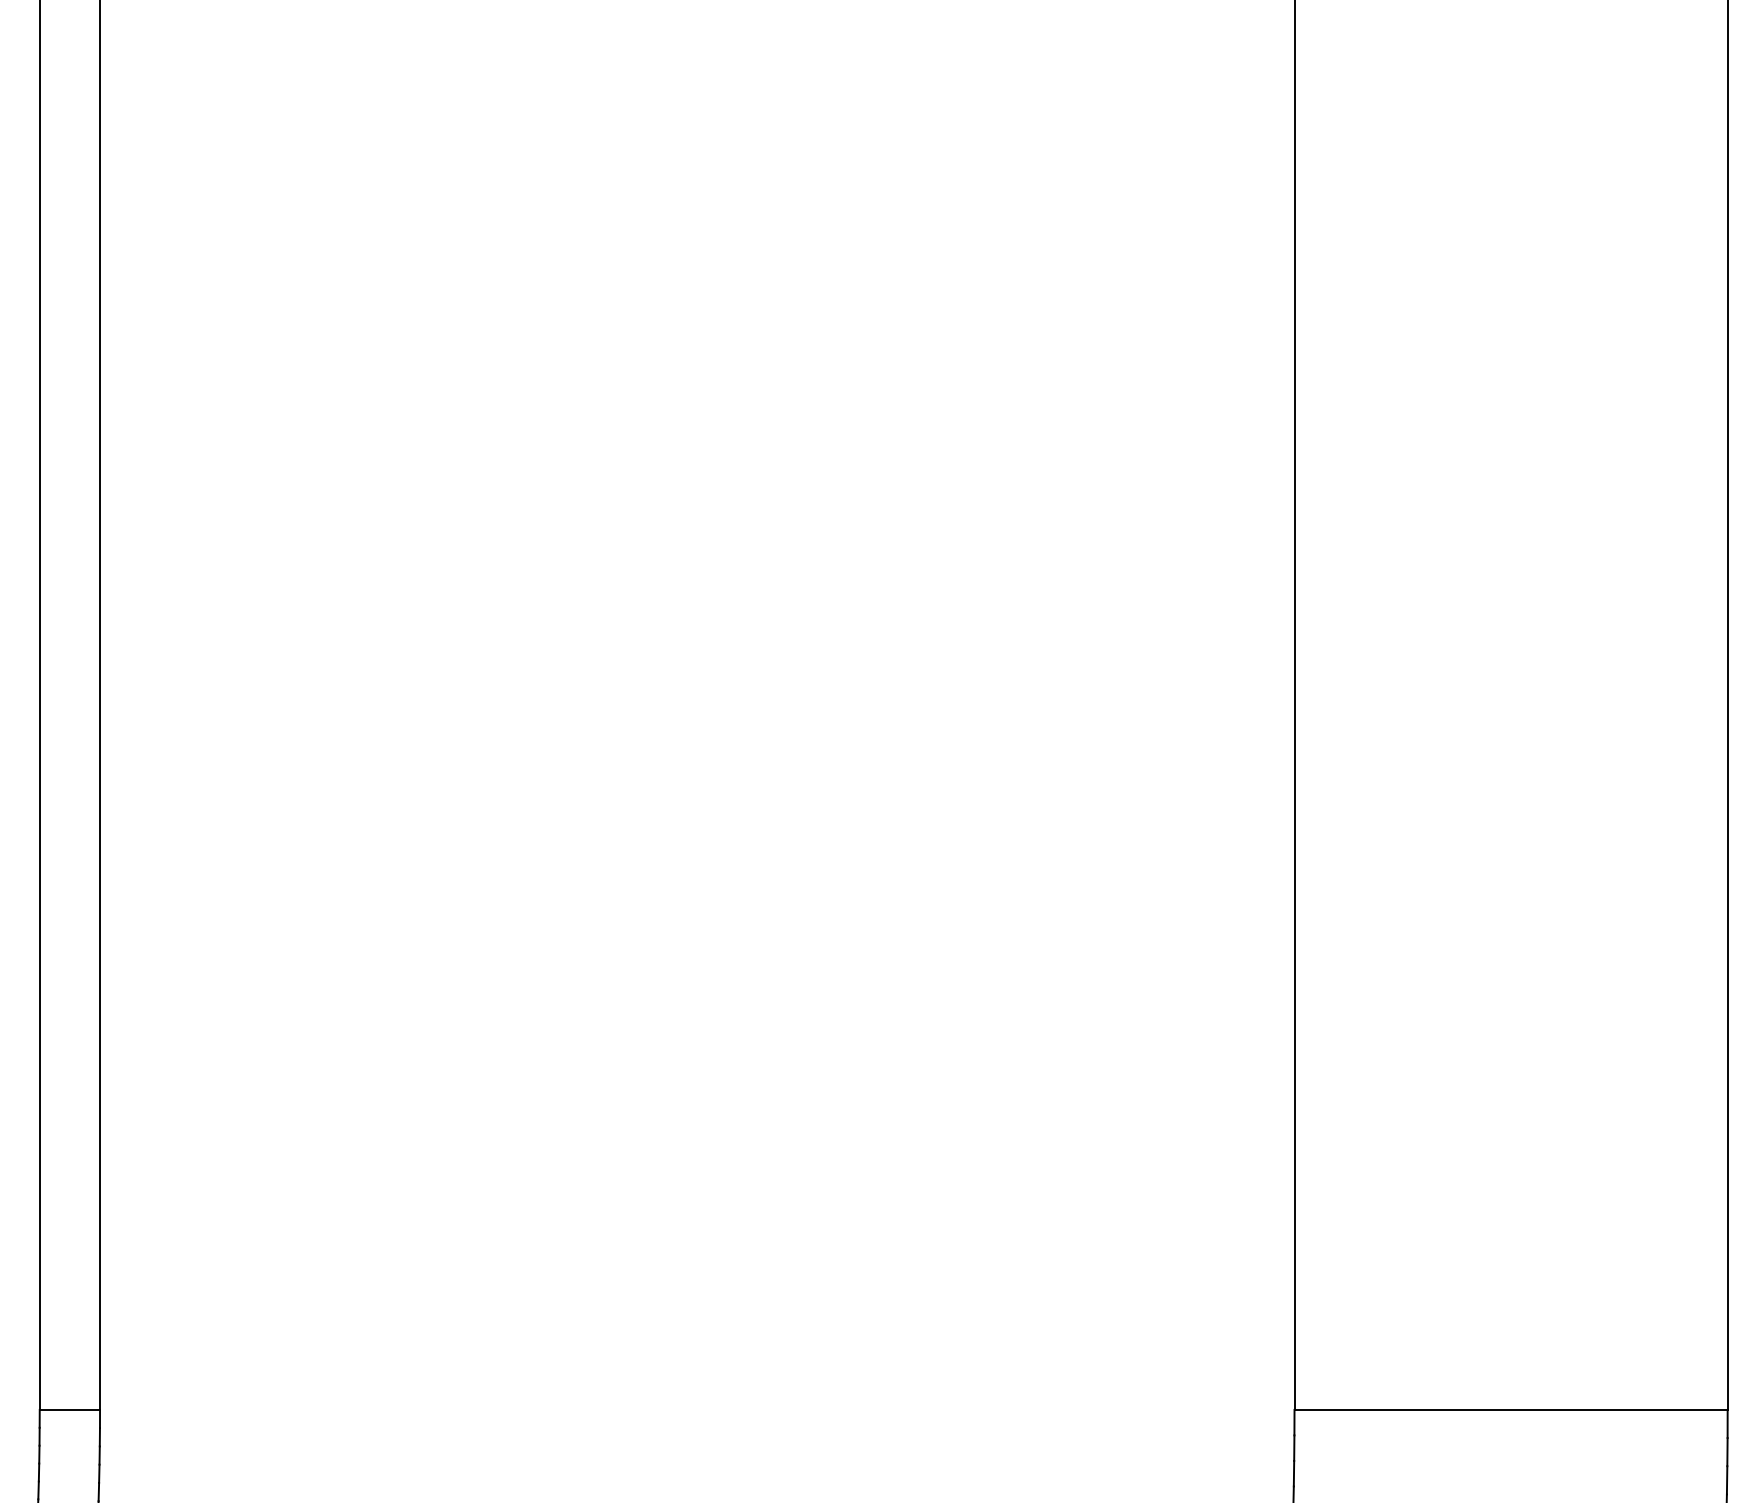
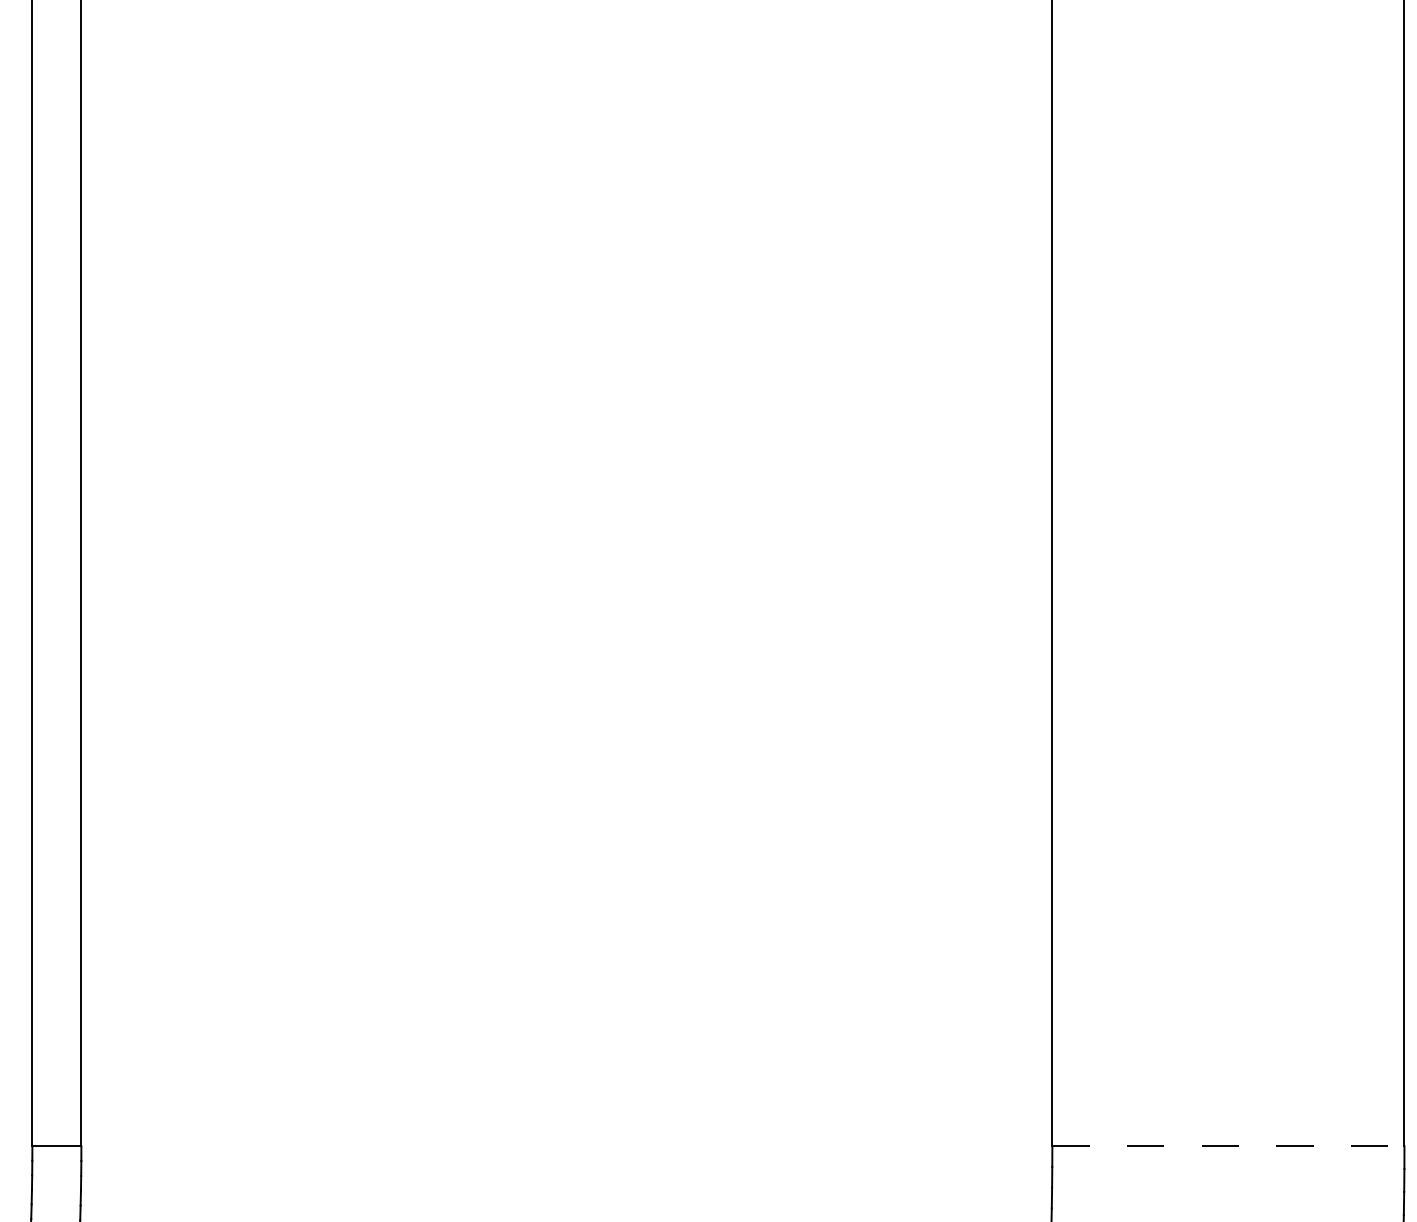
line: (1511, 1410) -> (1228, 1146), solid -> dashed

